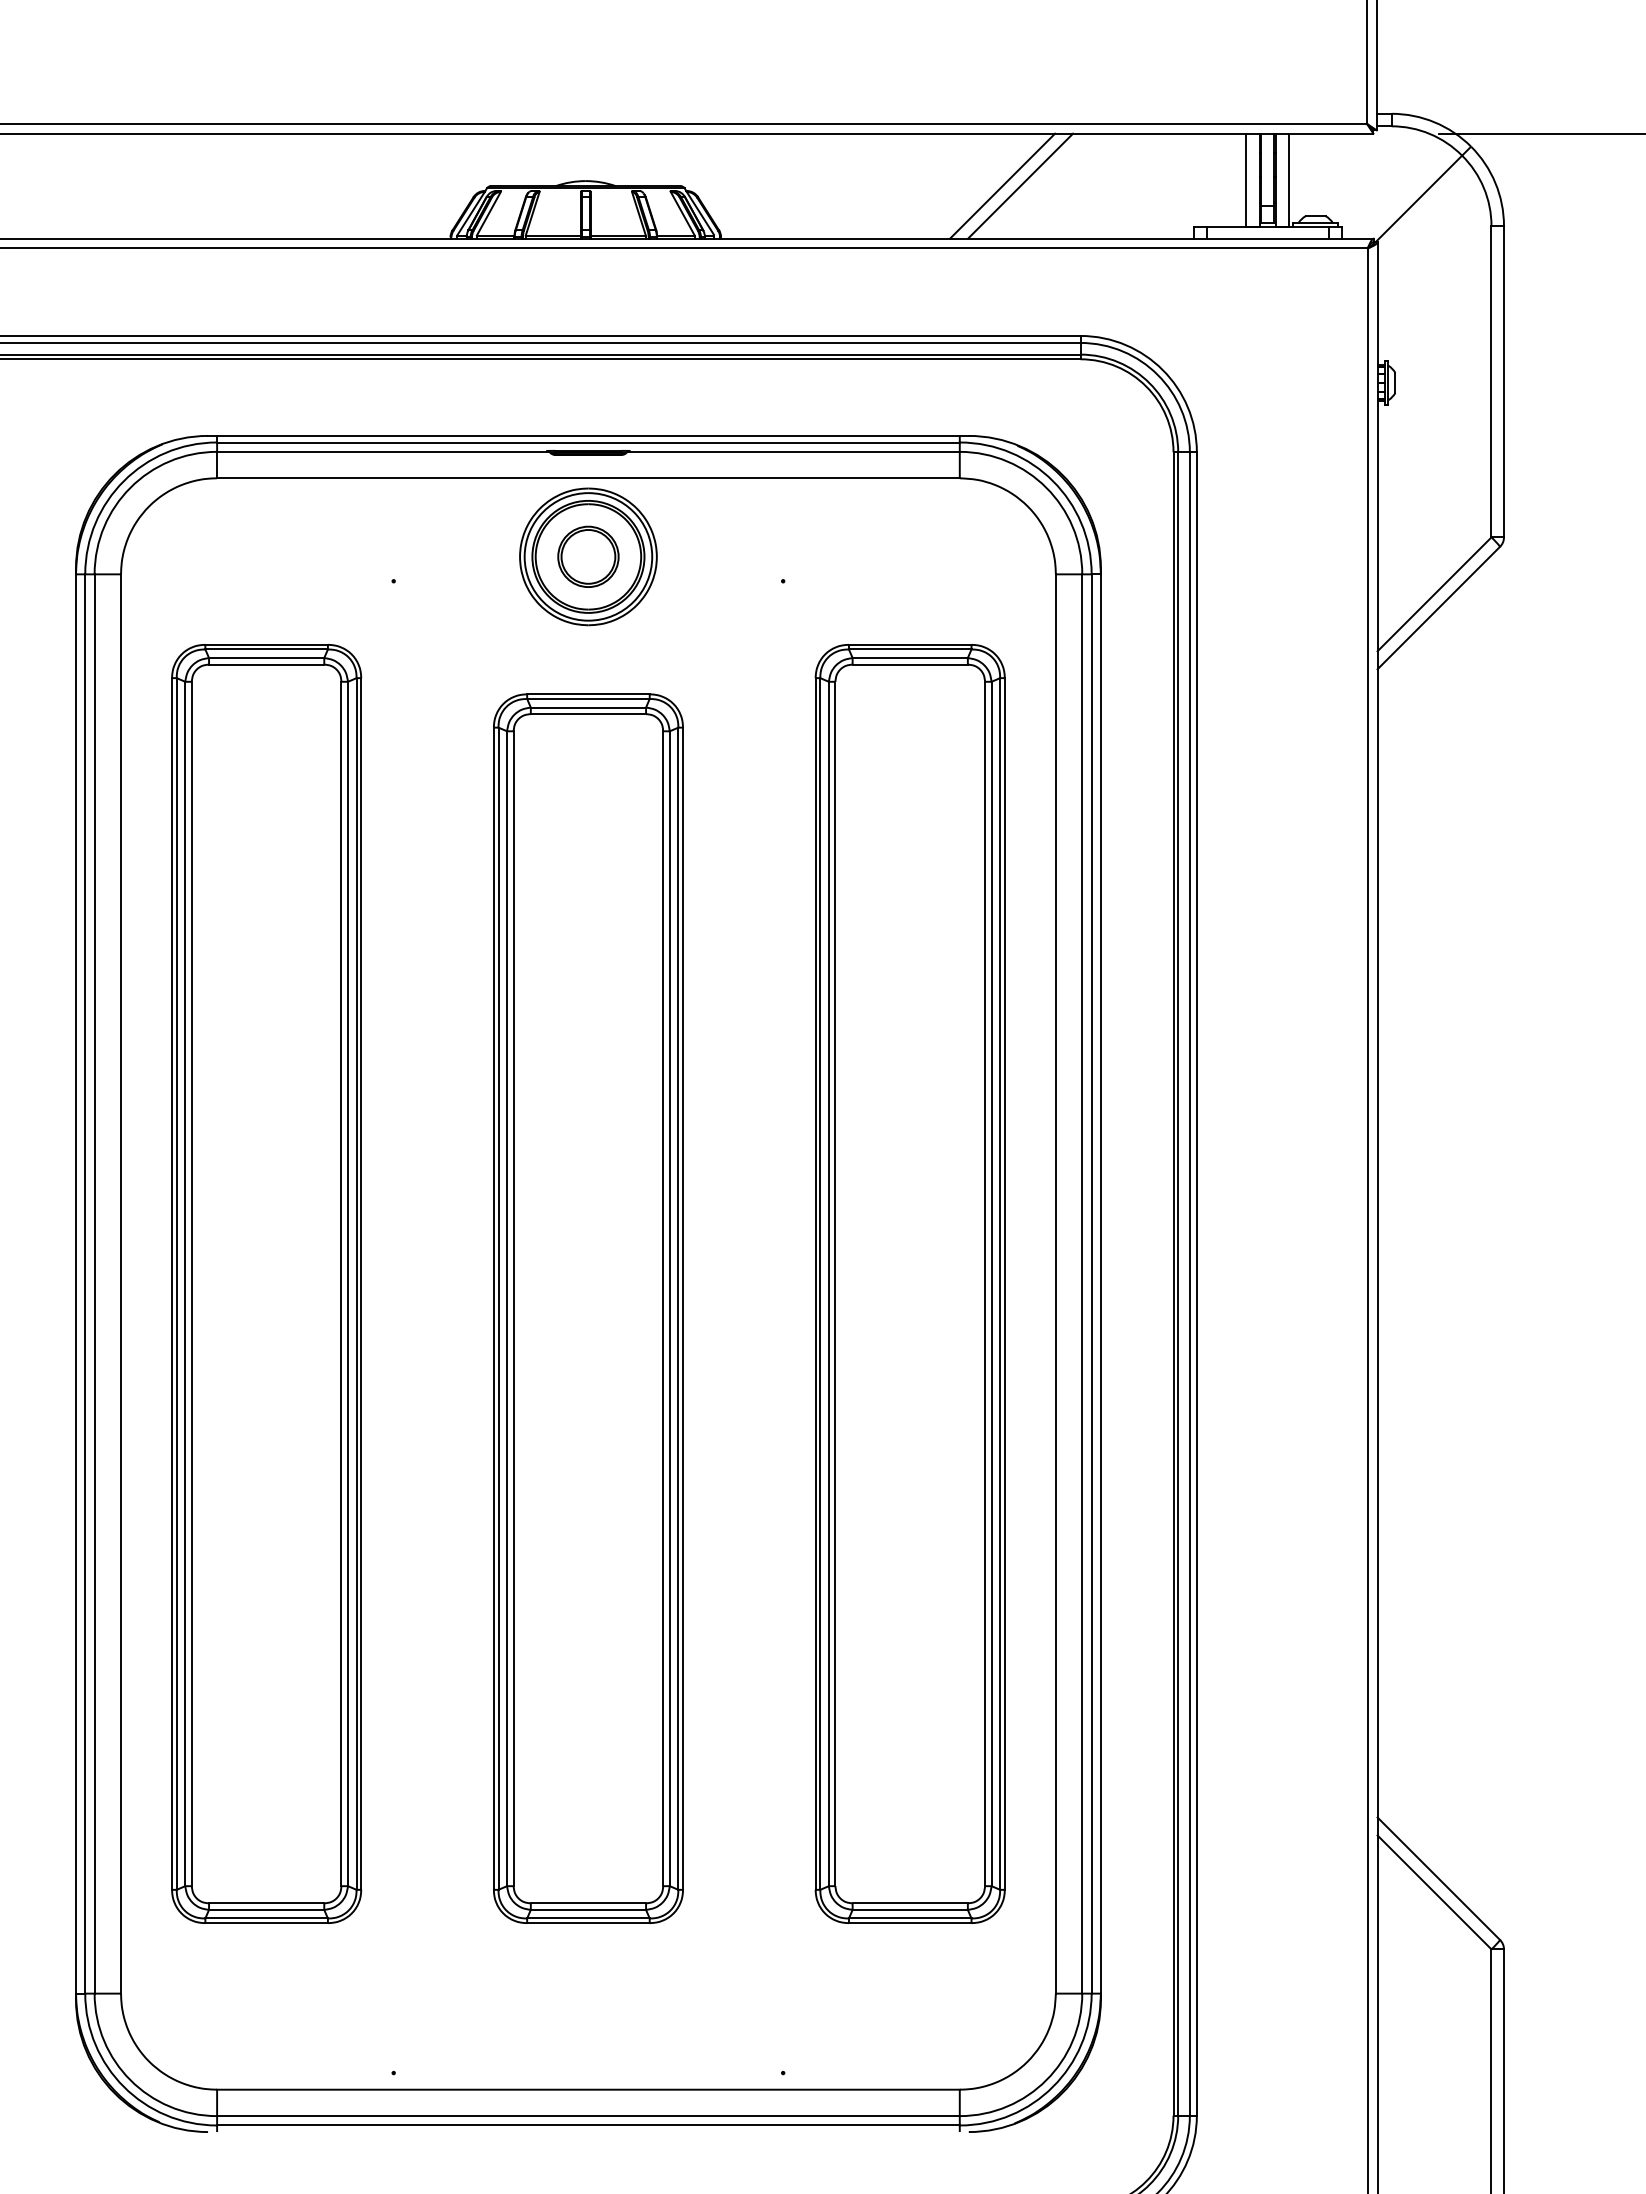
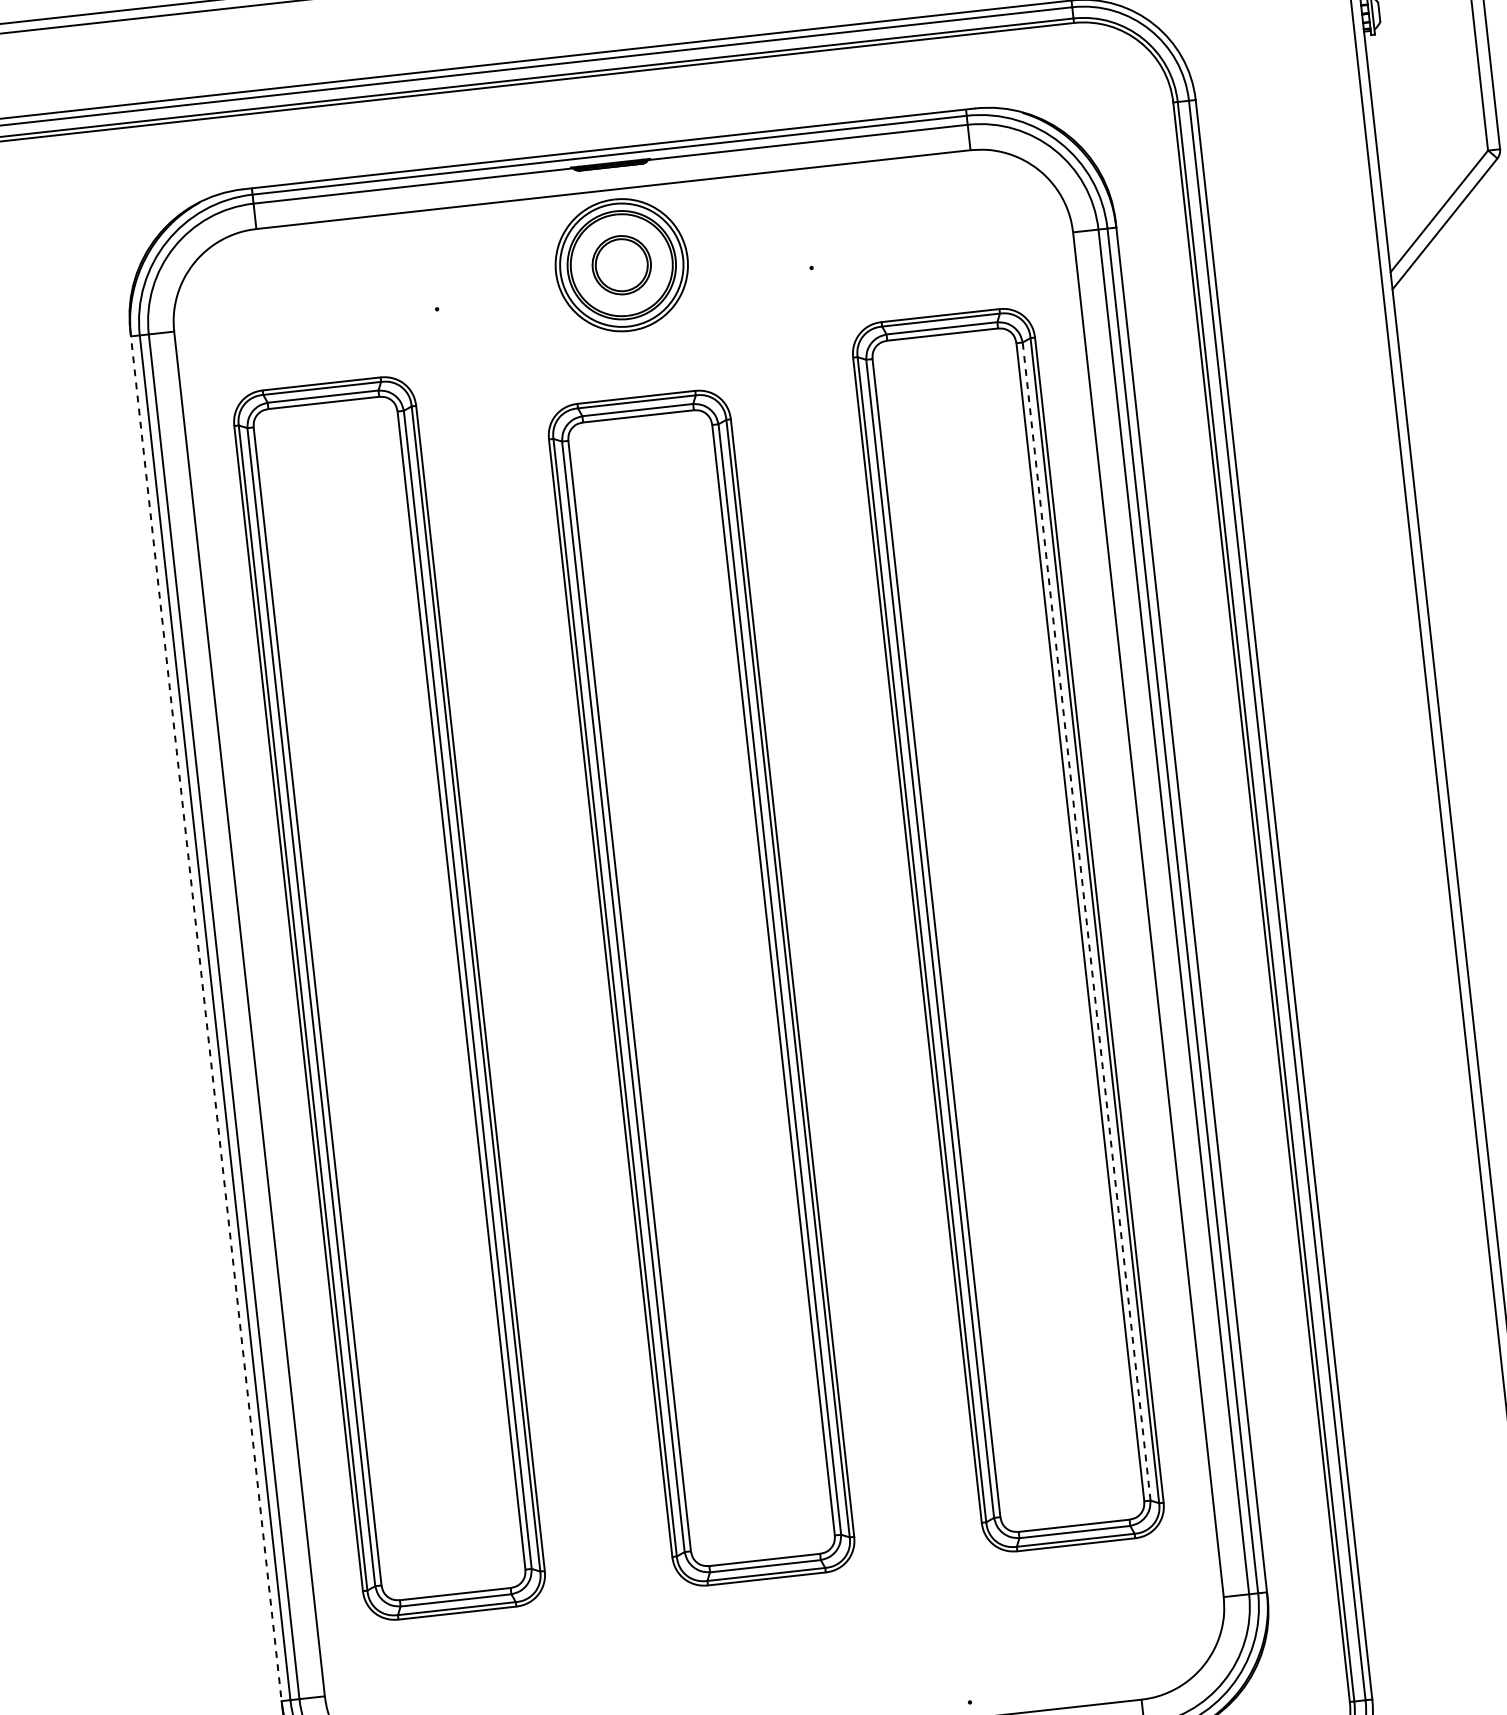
line: (991, 1283) -> (1086, 921), solid -> dashed
line: (76, 1284) -> (206, 1019), solid -> dashed

